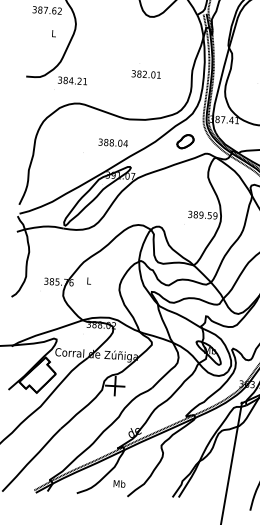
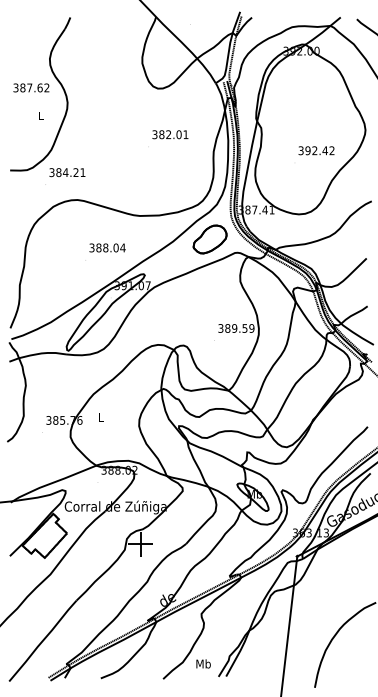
text: (146, 74) -> (170, 134), moved
part: (185, 141) -> (209, 239), size x1.67
text: (113, 142) -> (107, 247), moved
text: (119, 483) -> (203, 663), moved

